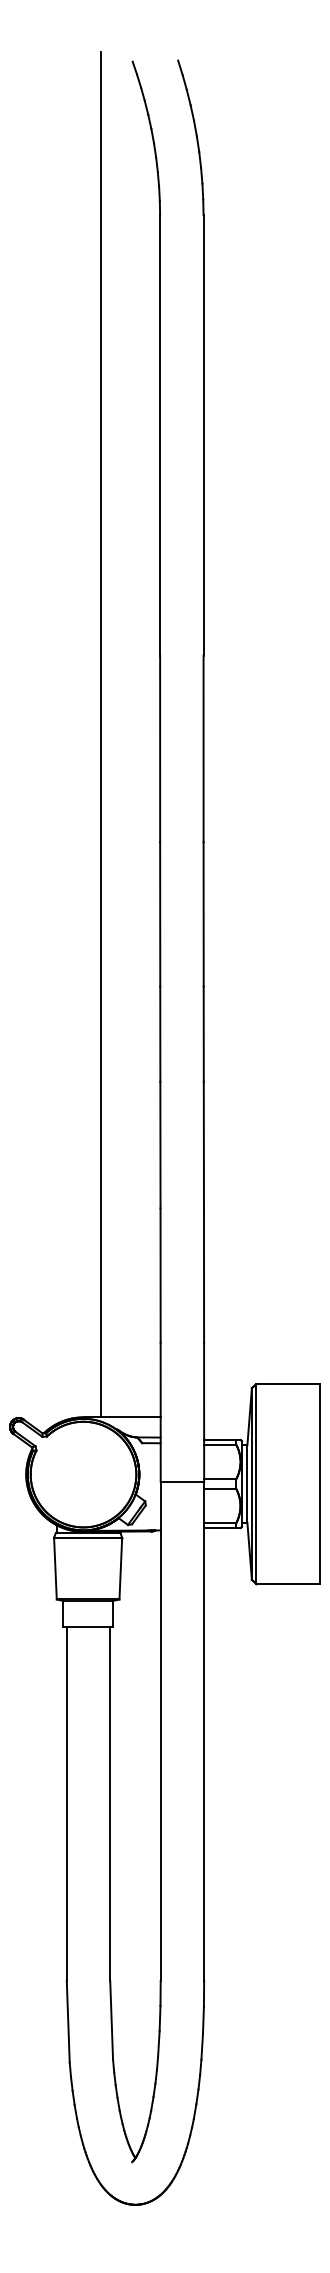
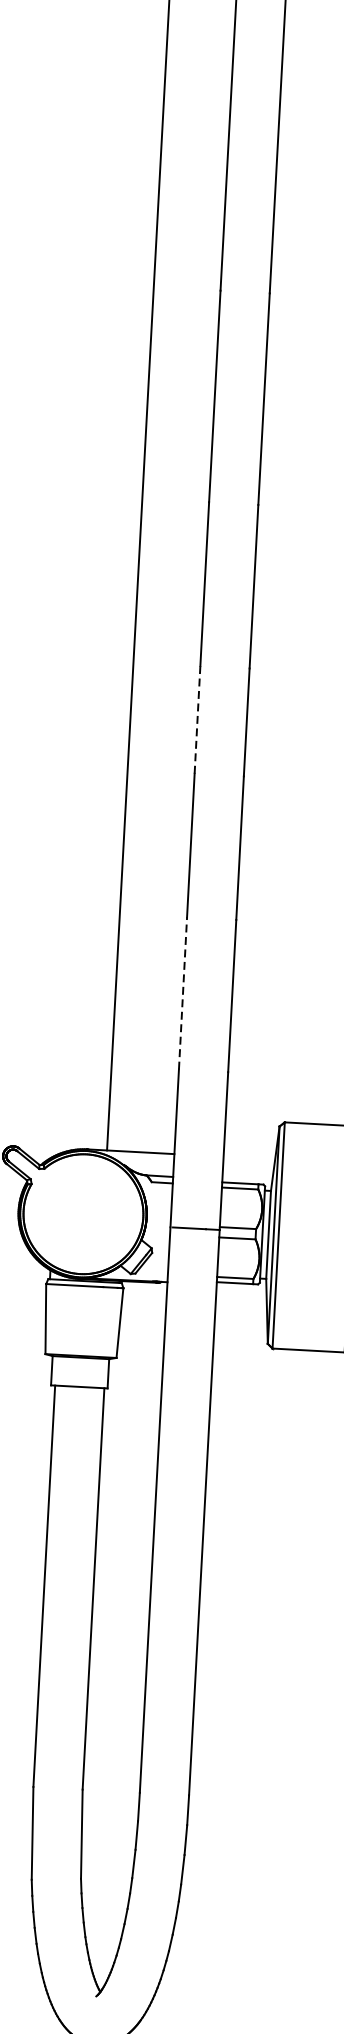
line: (160, 1034) -> (197, 720), solid -> dashed
line: (160, 1275) -> (182, 993), solid -> dashed

